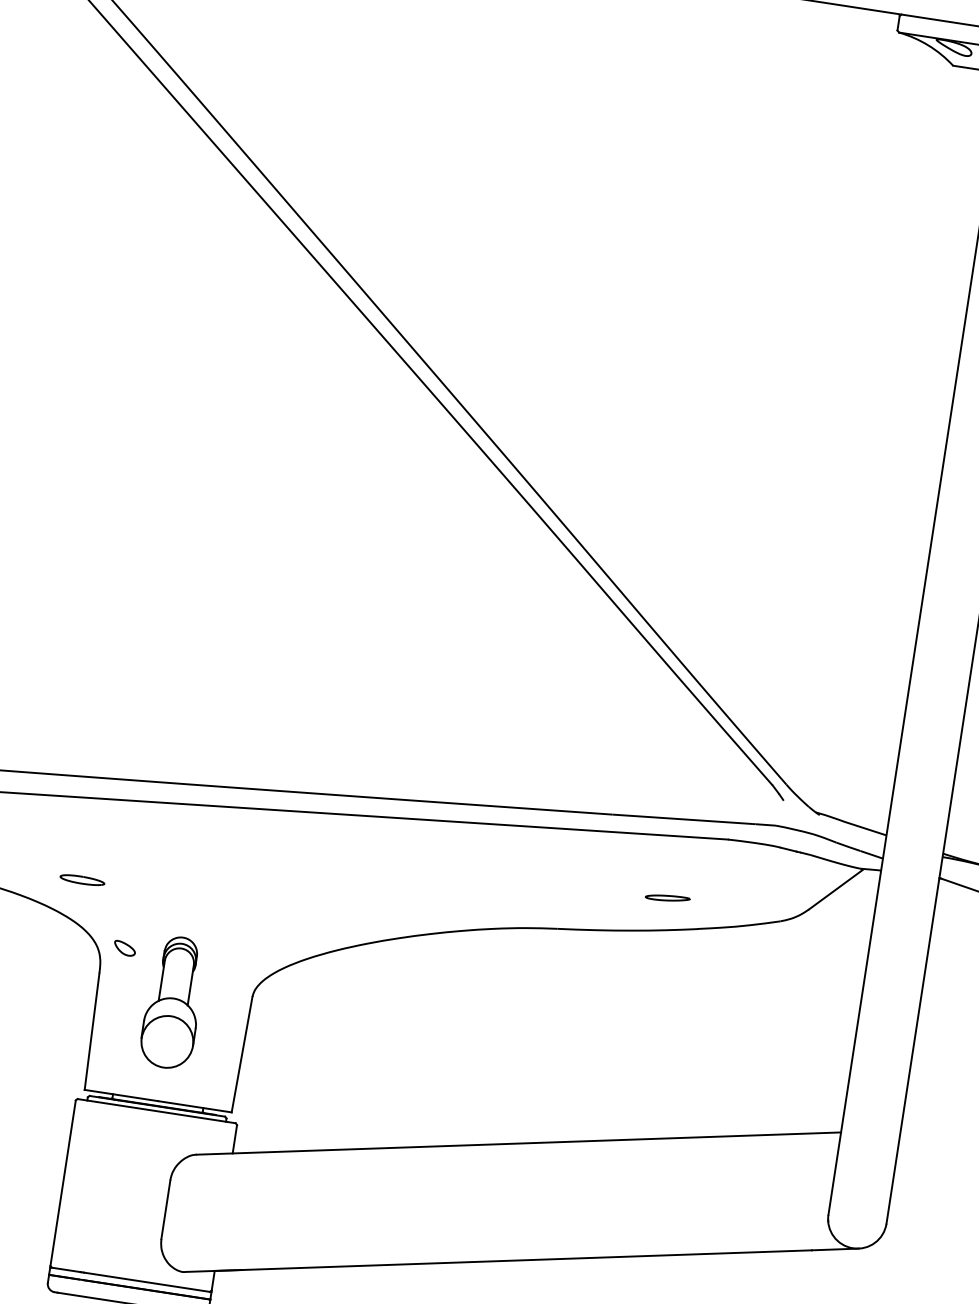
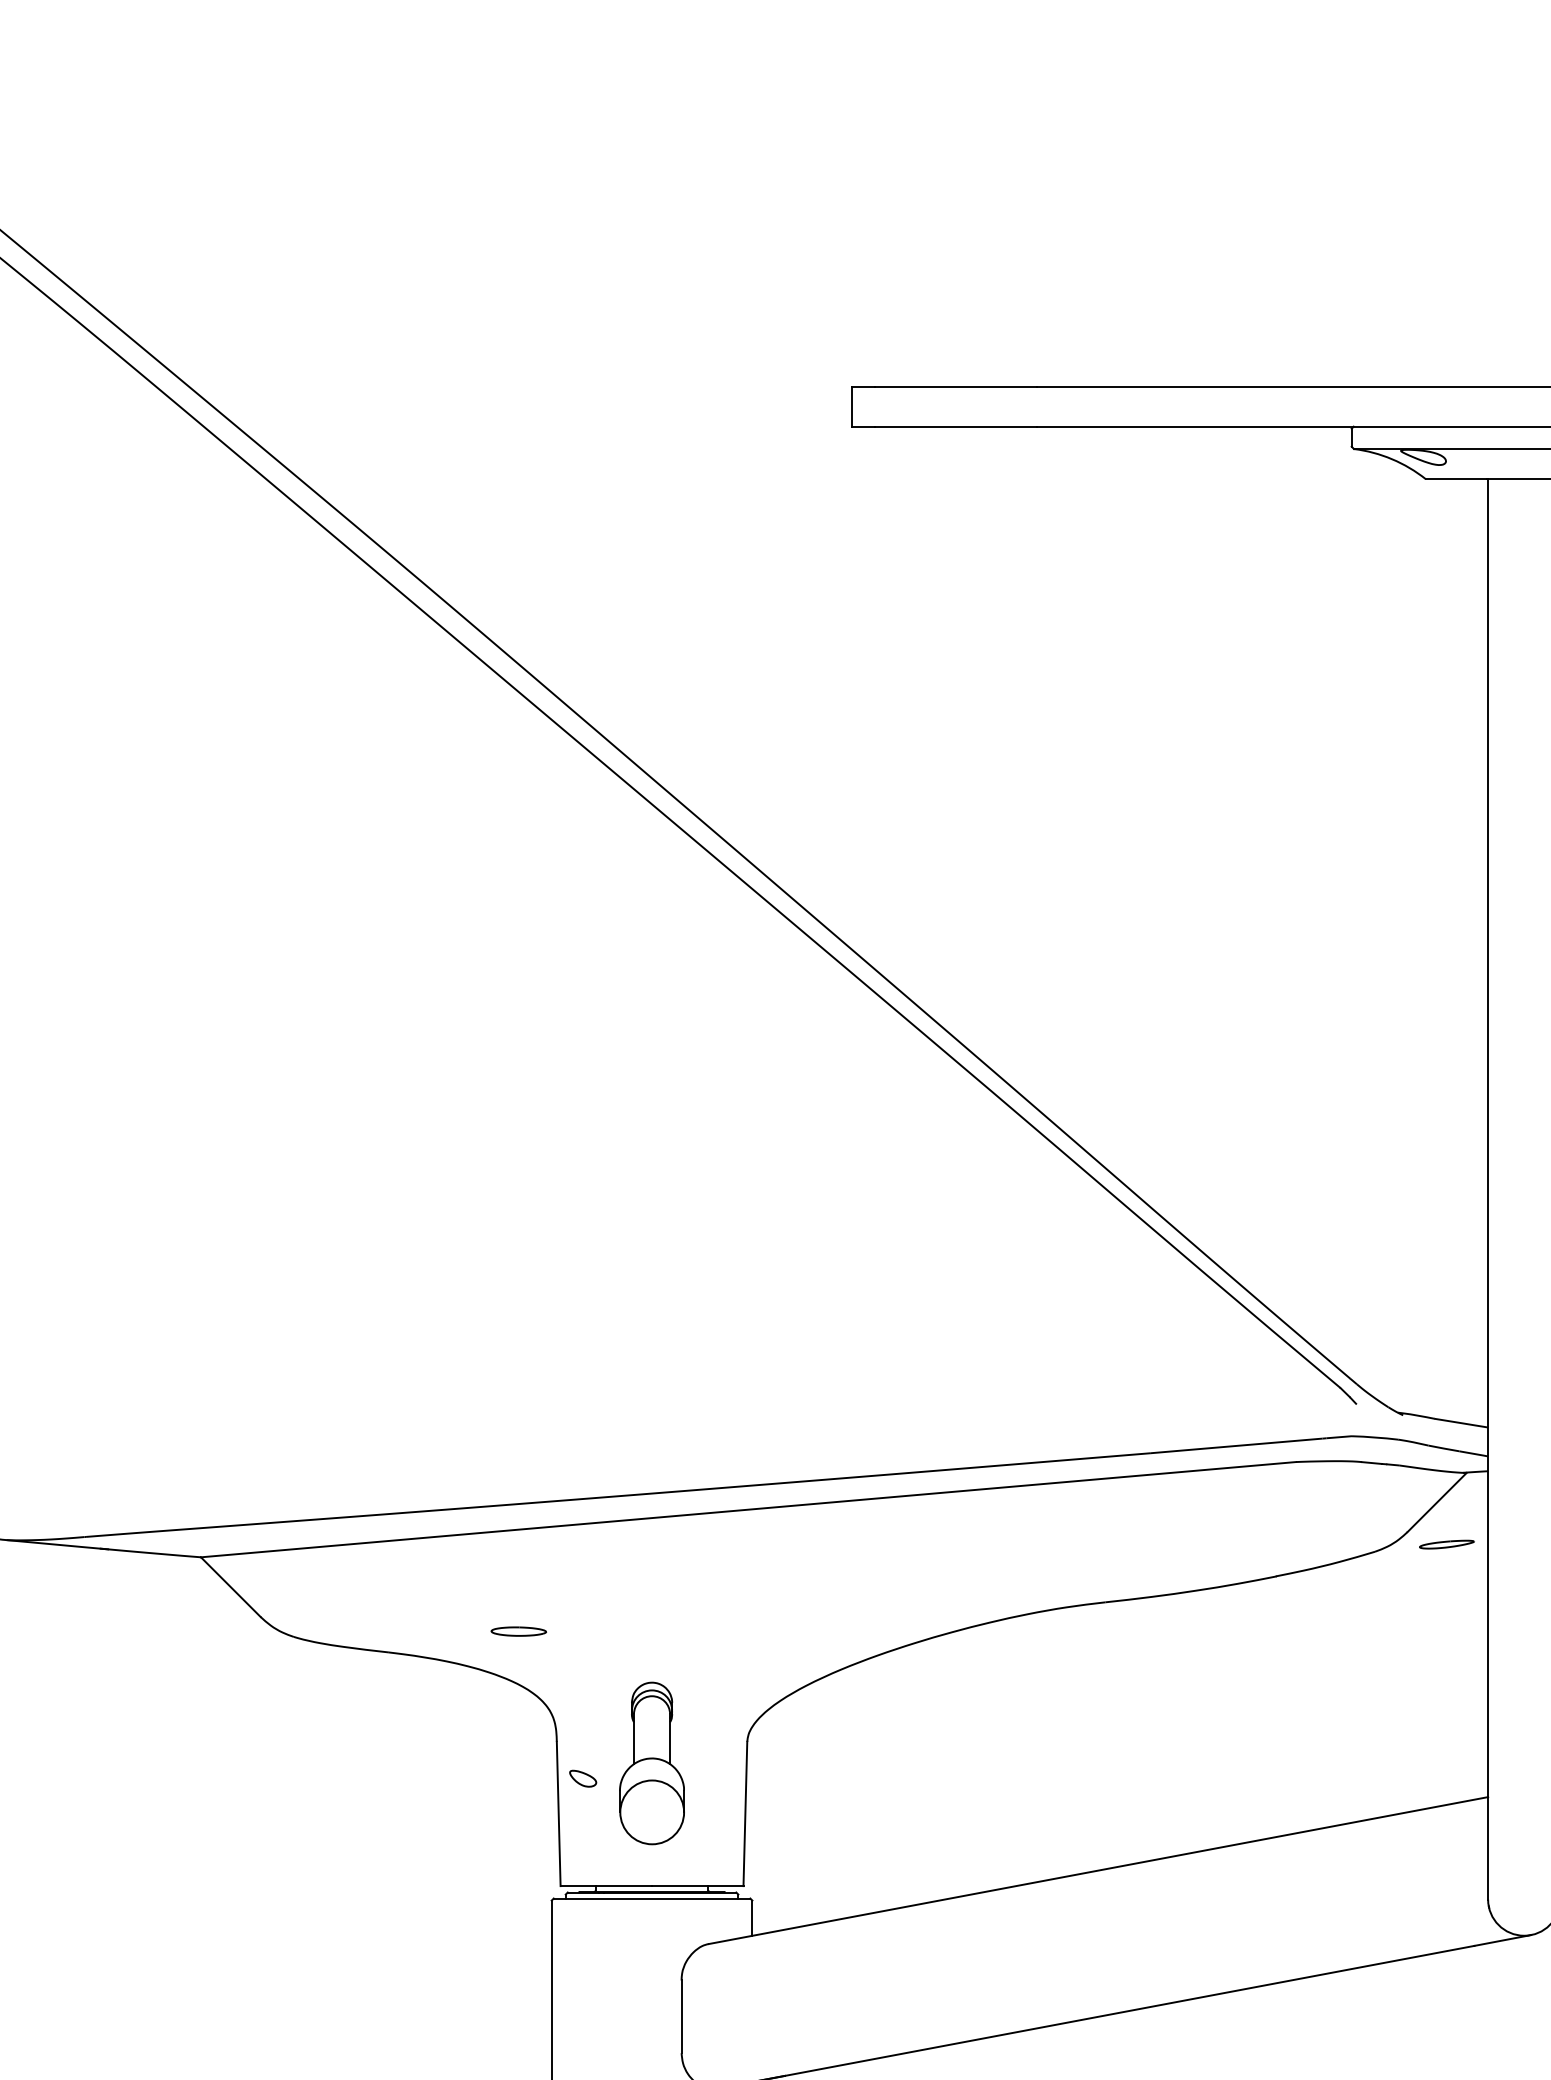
part: (667, 898) -> (1446, 1544), moved
part: (125, 948) -> (583, 1778), moved

